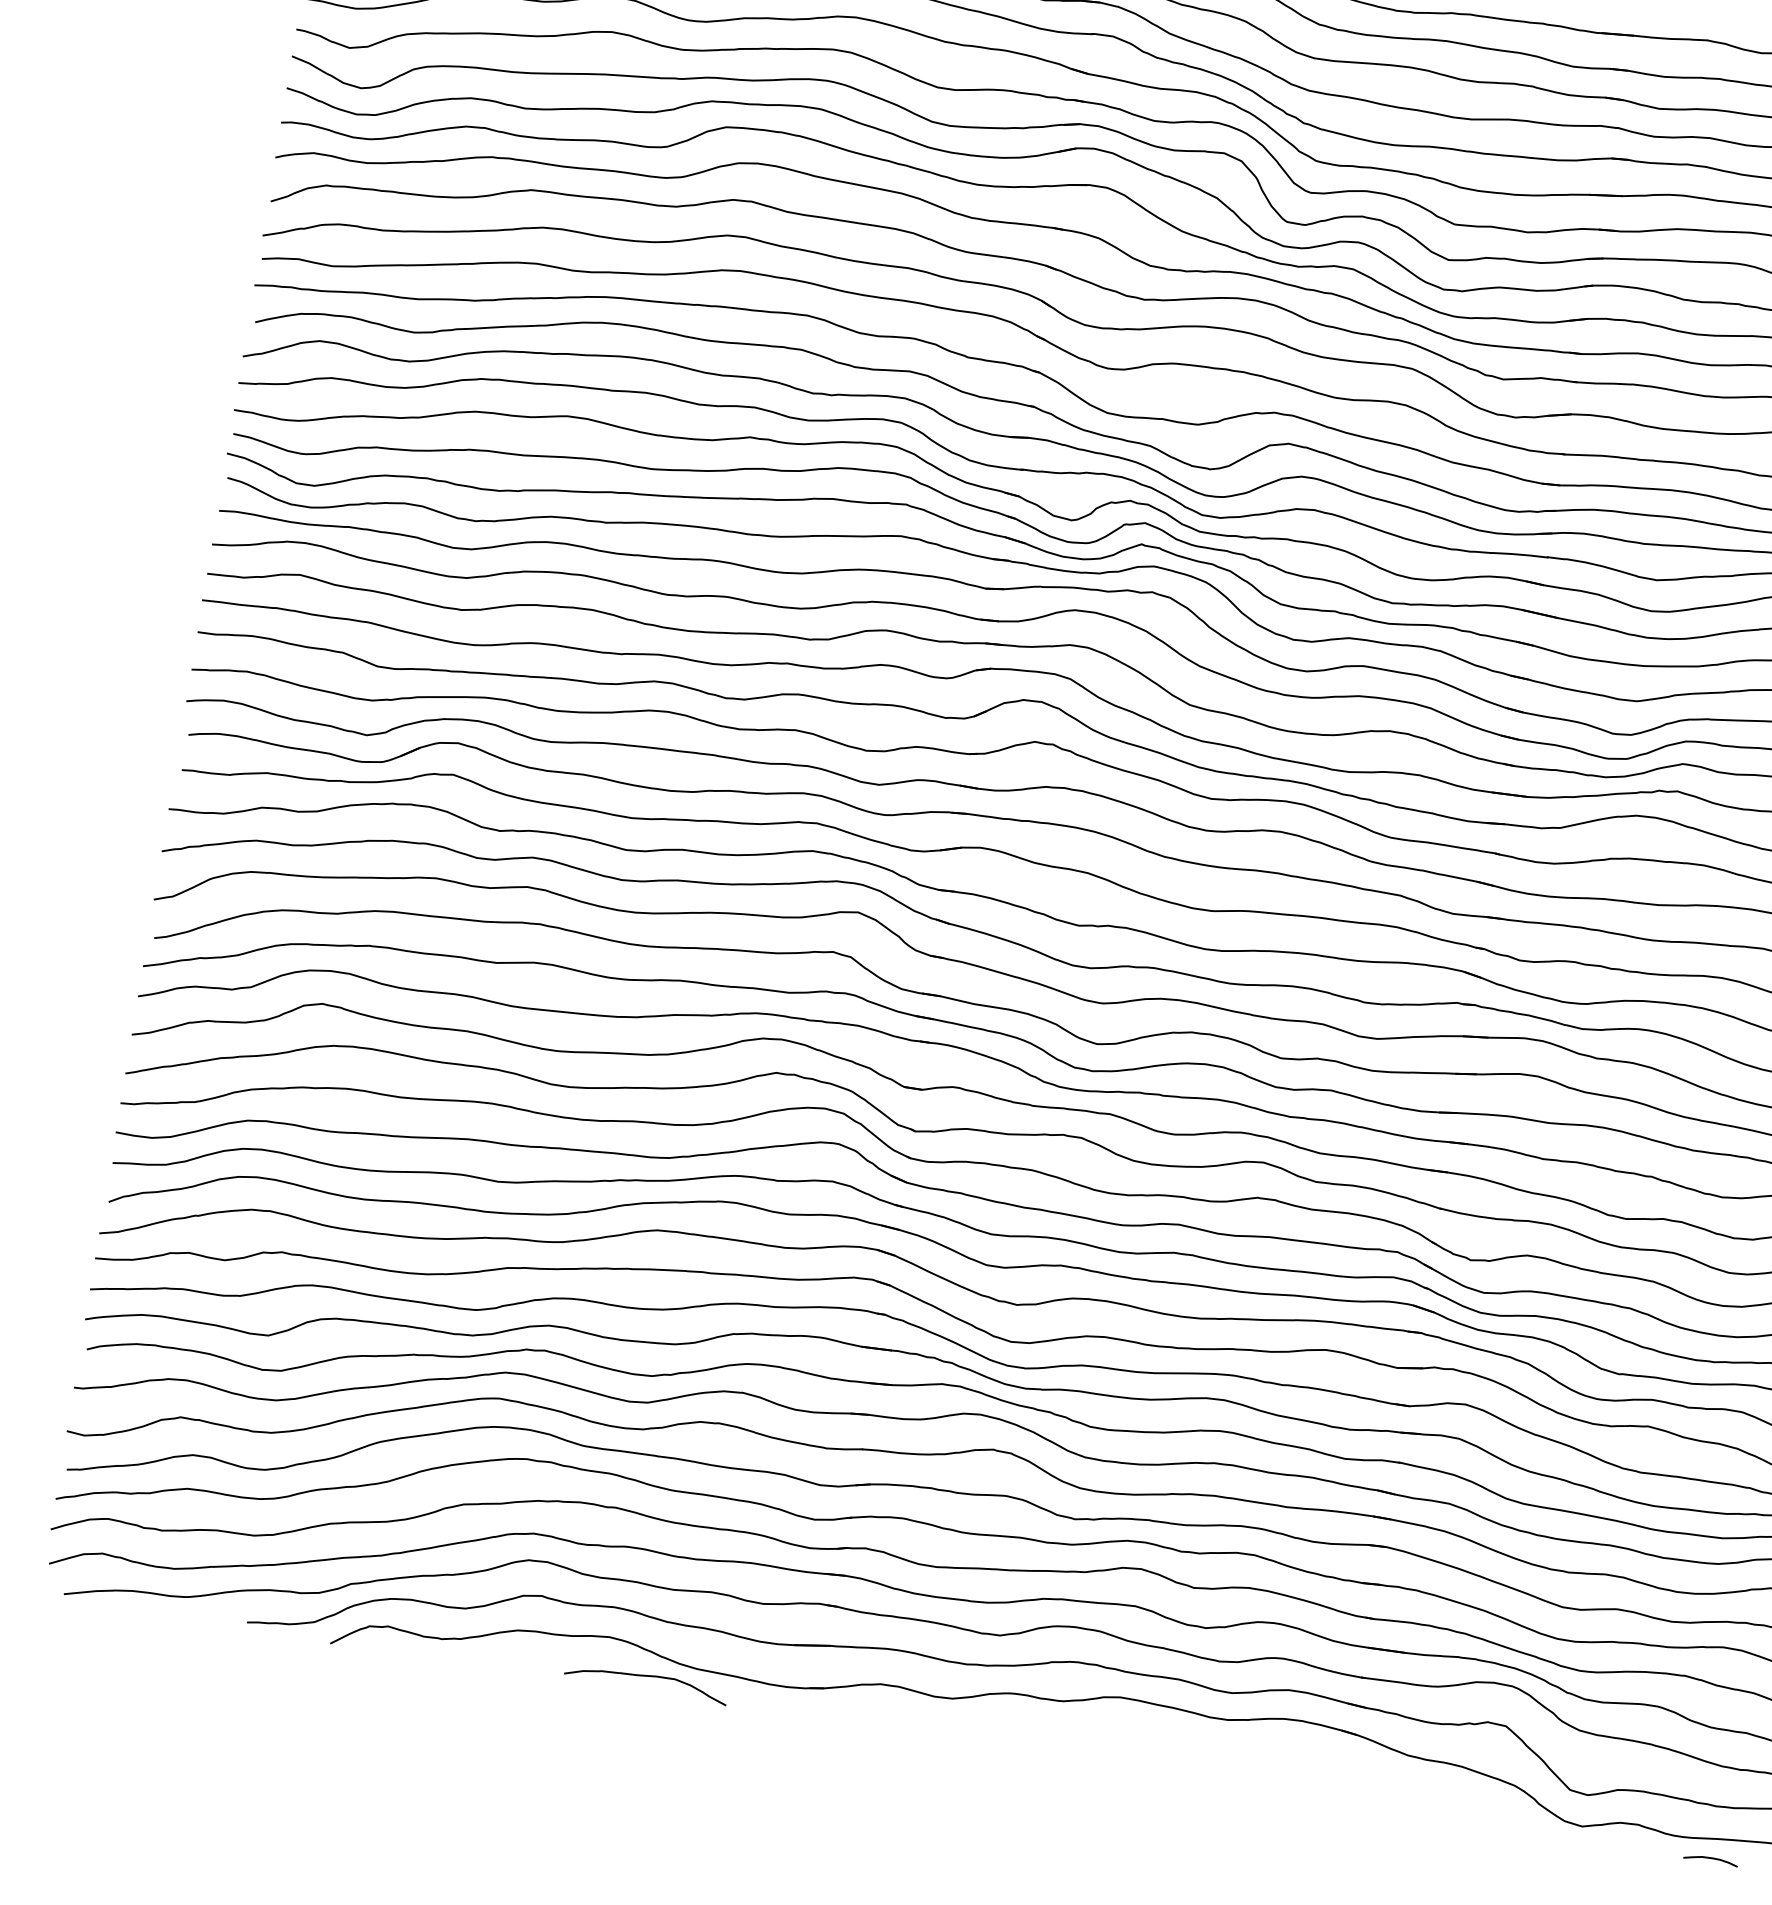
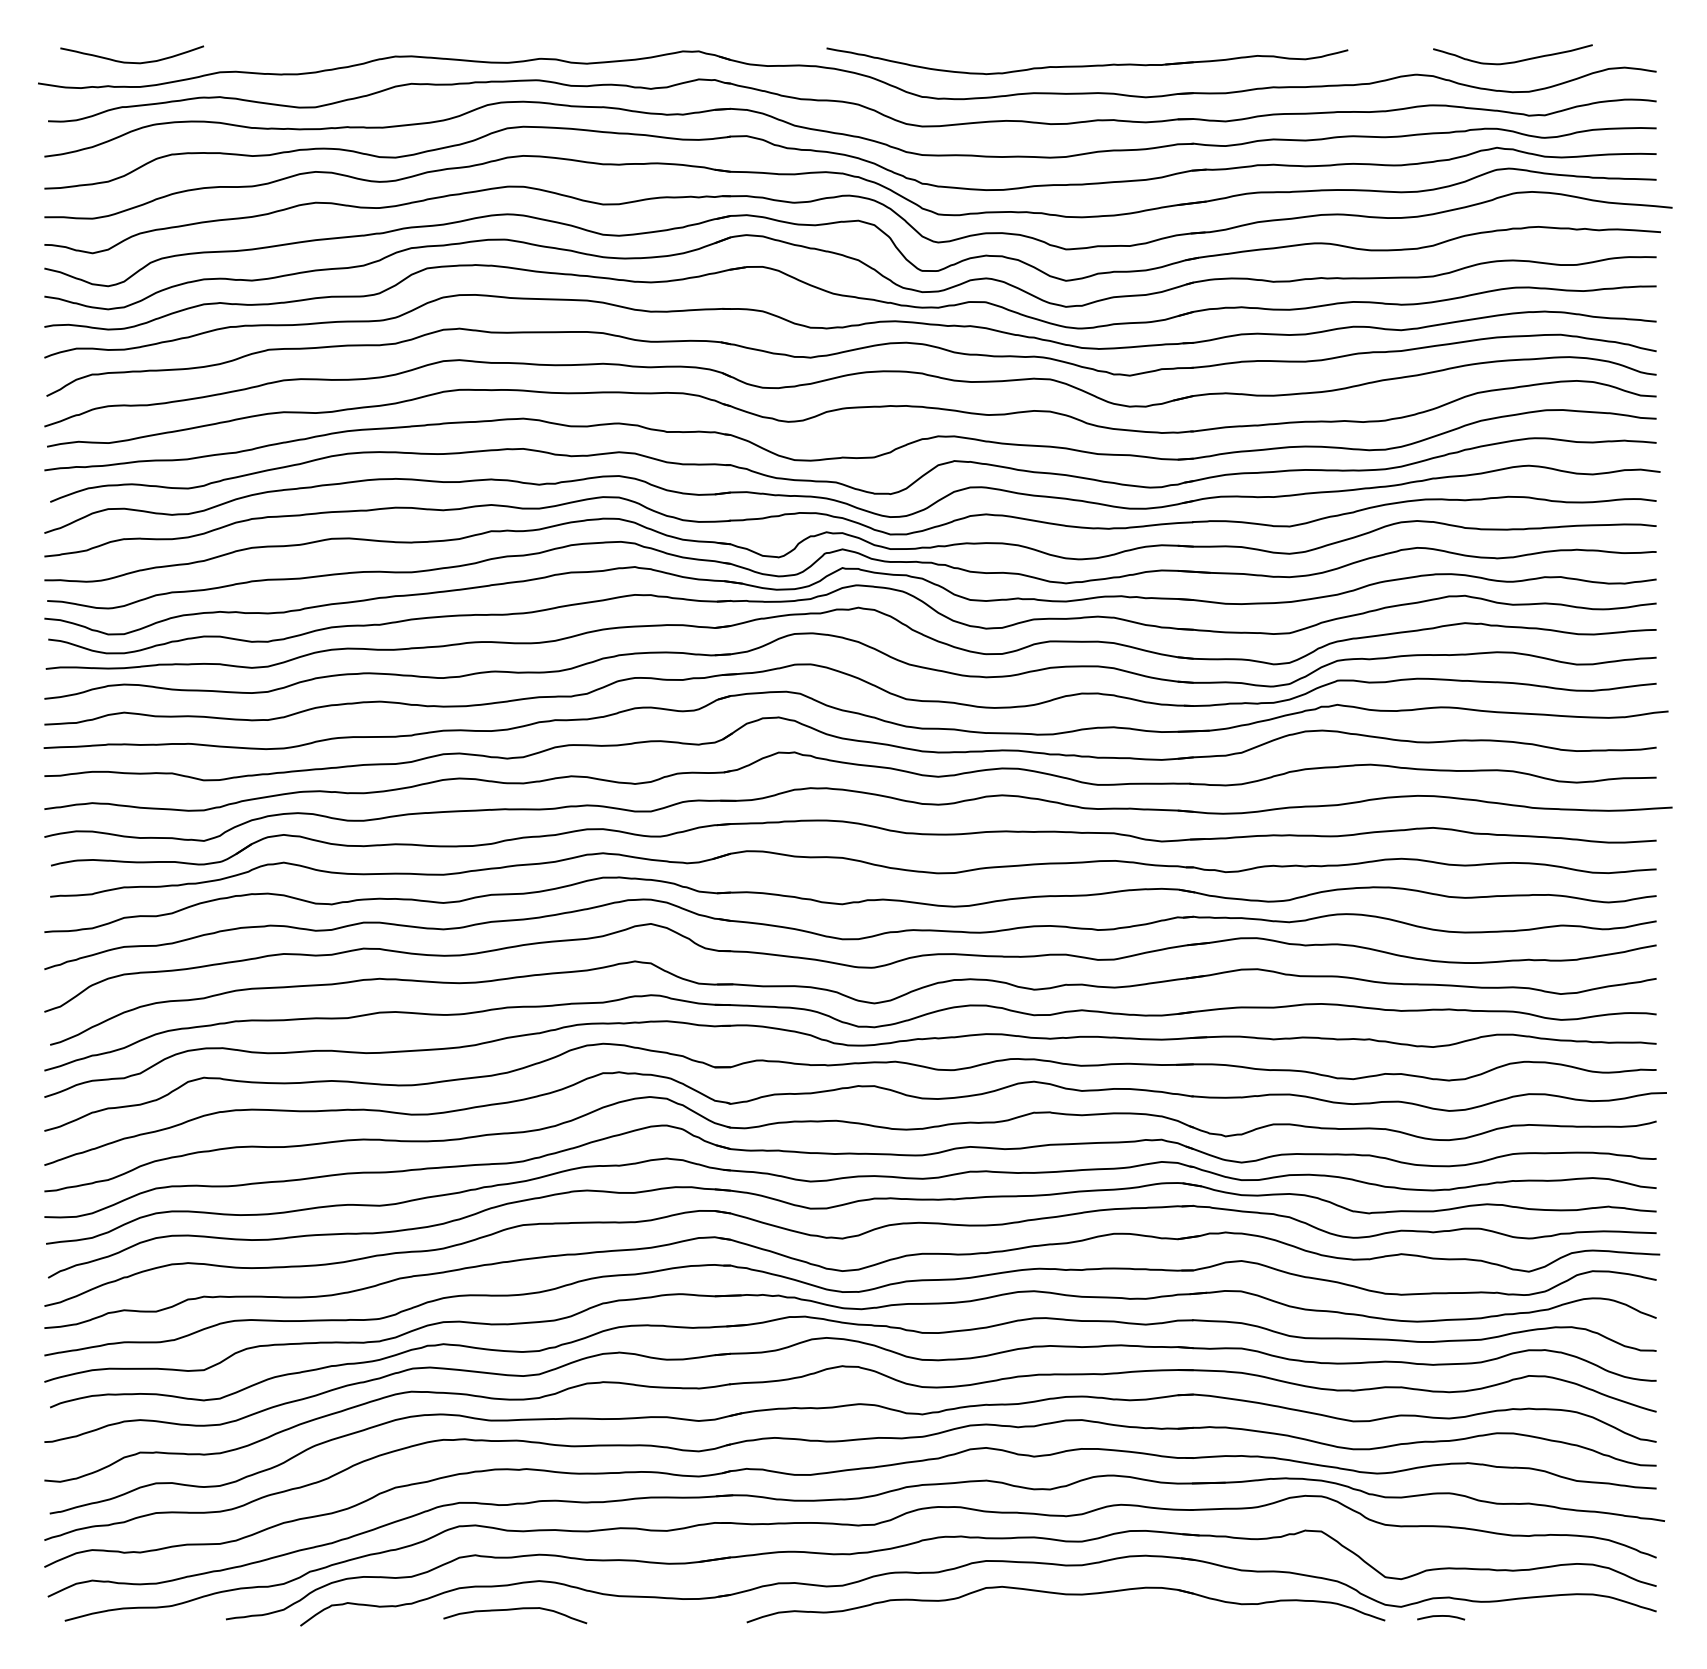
curve: (645, 1677) -> (513, 1610), moved
part: (1203, 1751) -> (1065, 1595), added
curve: (1711, 1858) -> (1441, 1616), moved

